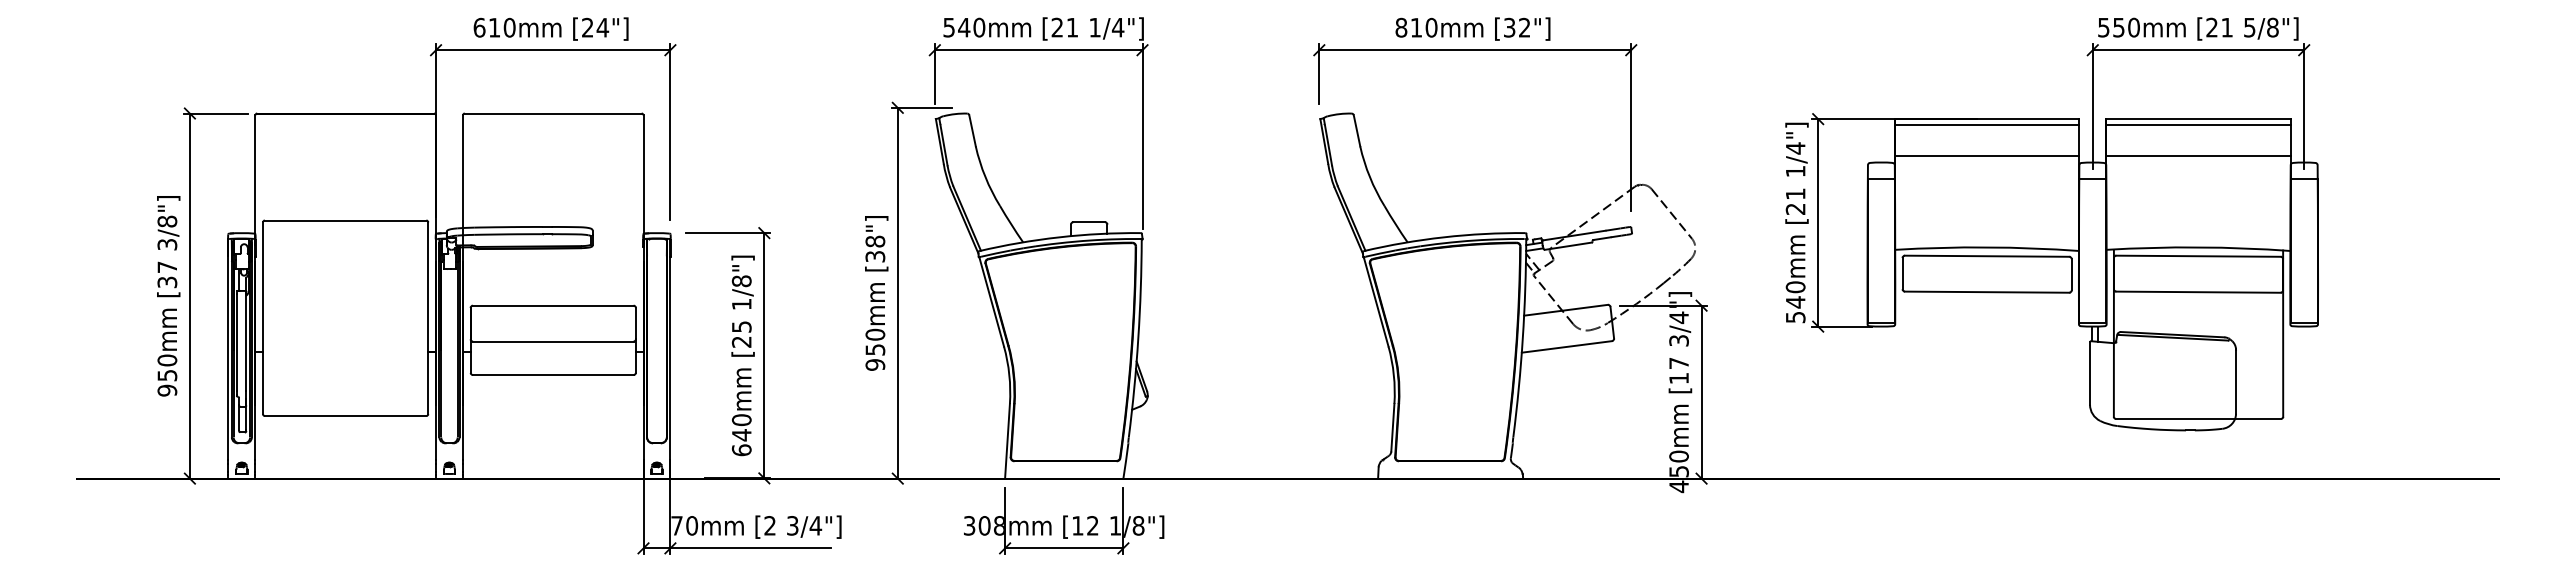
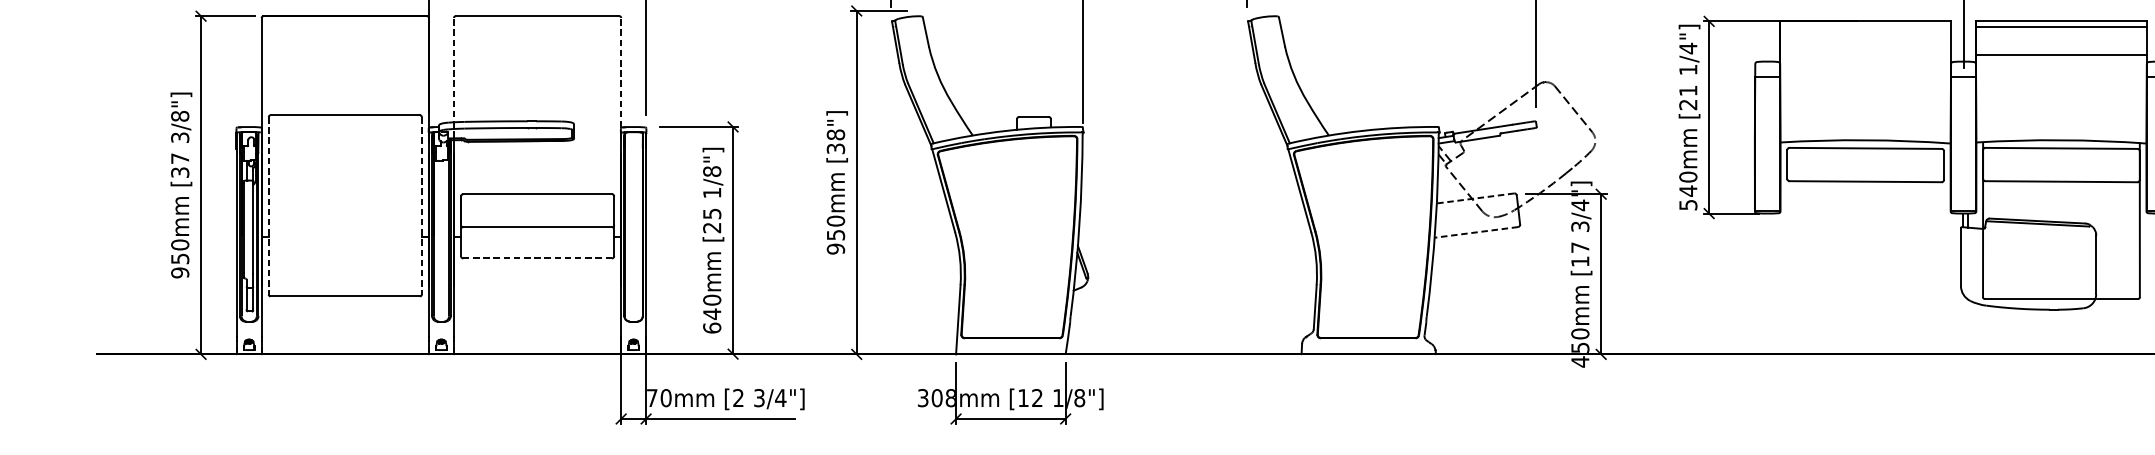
line: (1986, 124) -> (1865, 26), removed
line: (1986, 155) -> (1865, 55), removed
line: (462, 180) -> (453, 78), solid -> dashed
line: (643, 180) -> (621, 78), solid -> dashed
line: (1565, 310) -> (1475, 198), solid -> dashed
line: (263, 318) -> (269, 206), solid -> dashed
line: (428, 318) -> (422, 206), solid -> dashed
line: (1566, 346) -> (1476, 232), solid -> dashed
line: (552, 375) -> (536, 258), solid -> dashed

